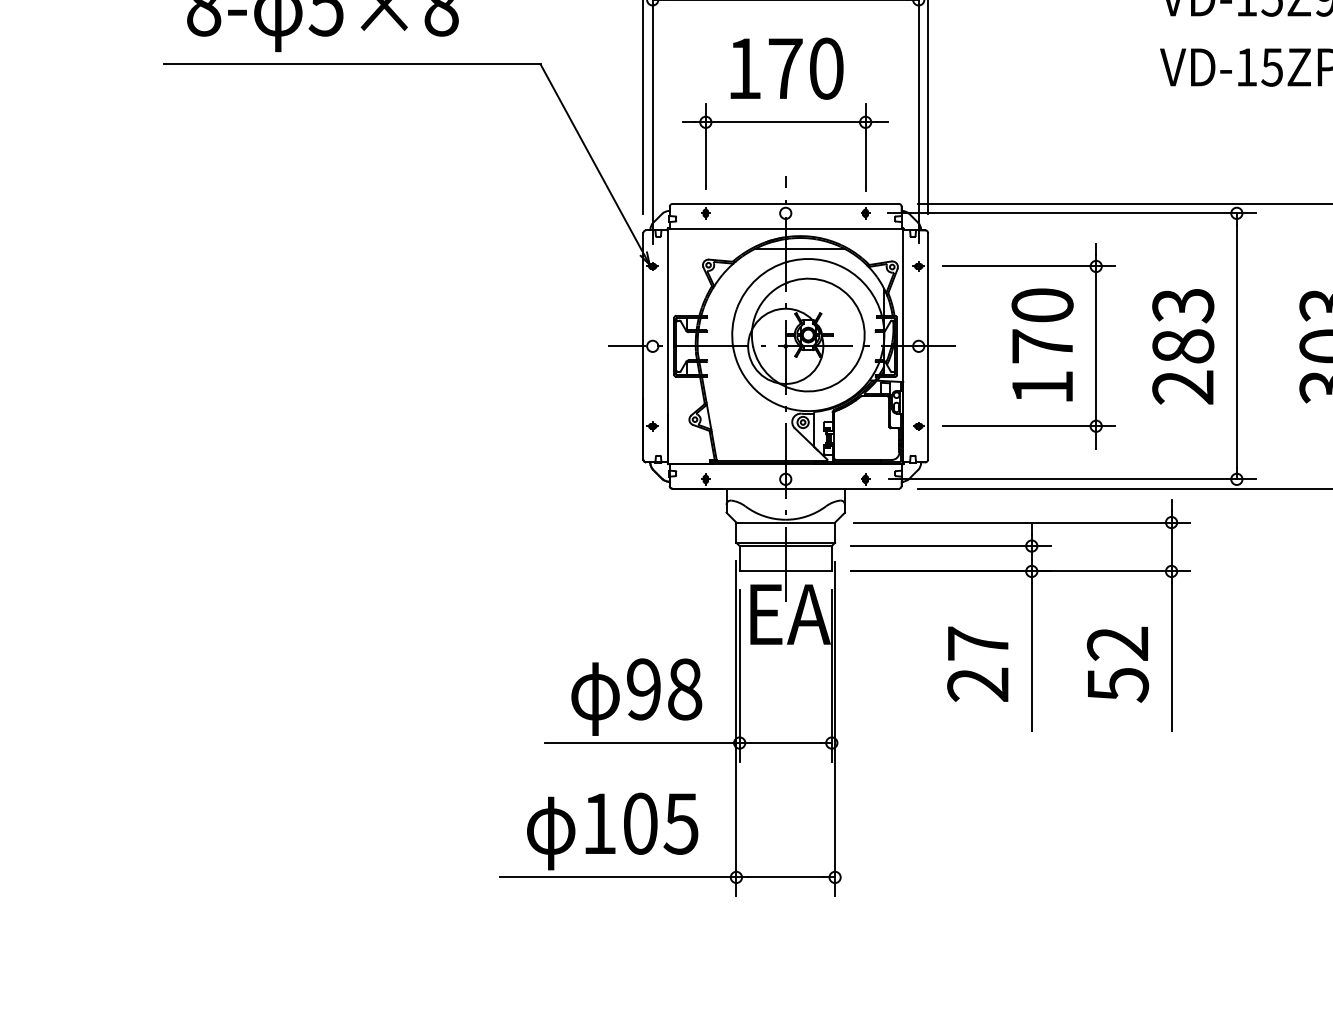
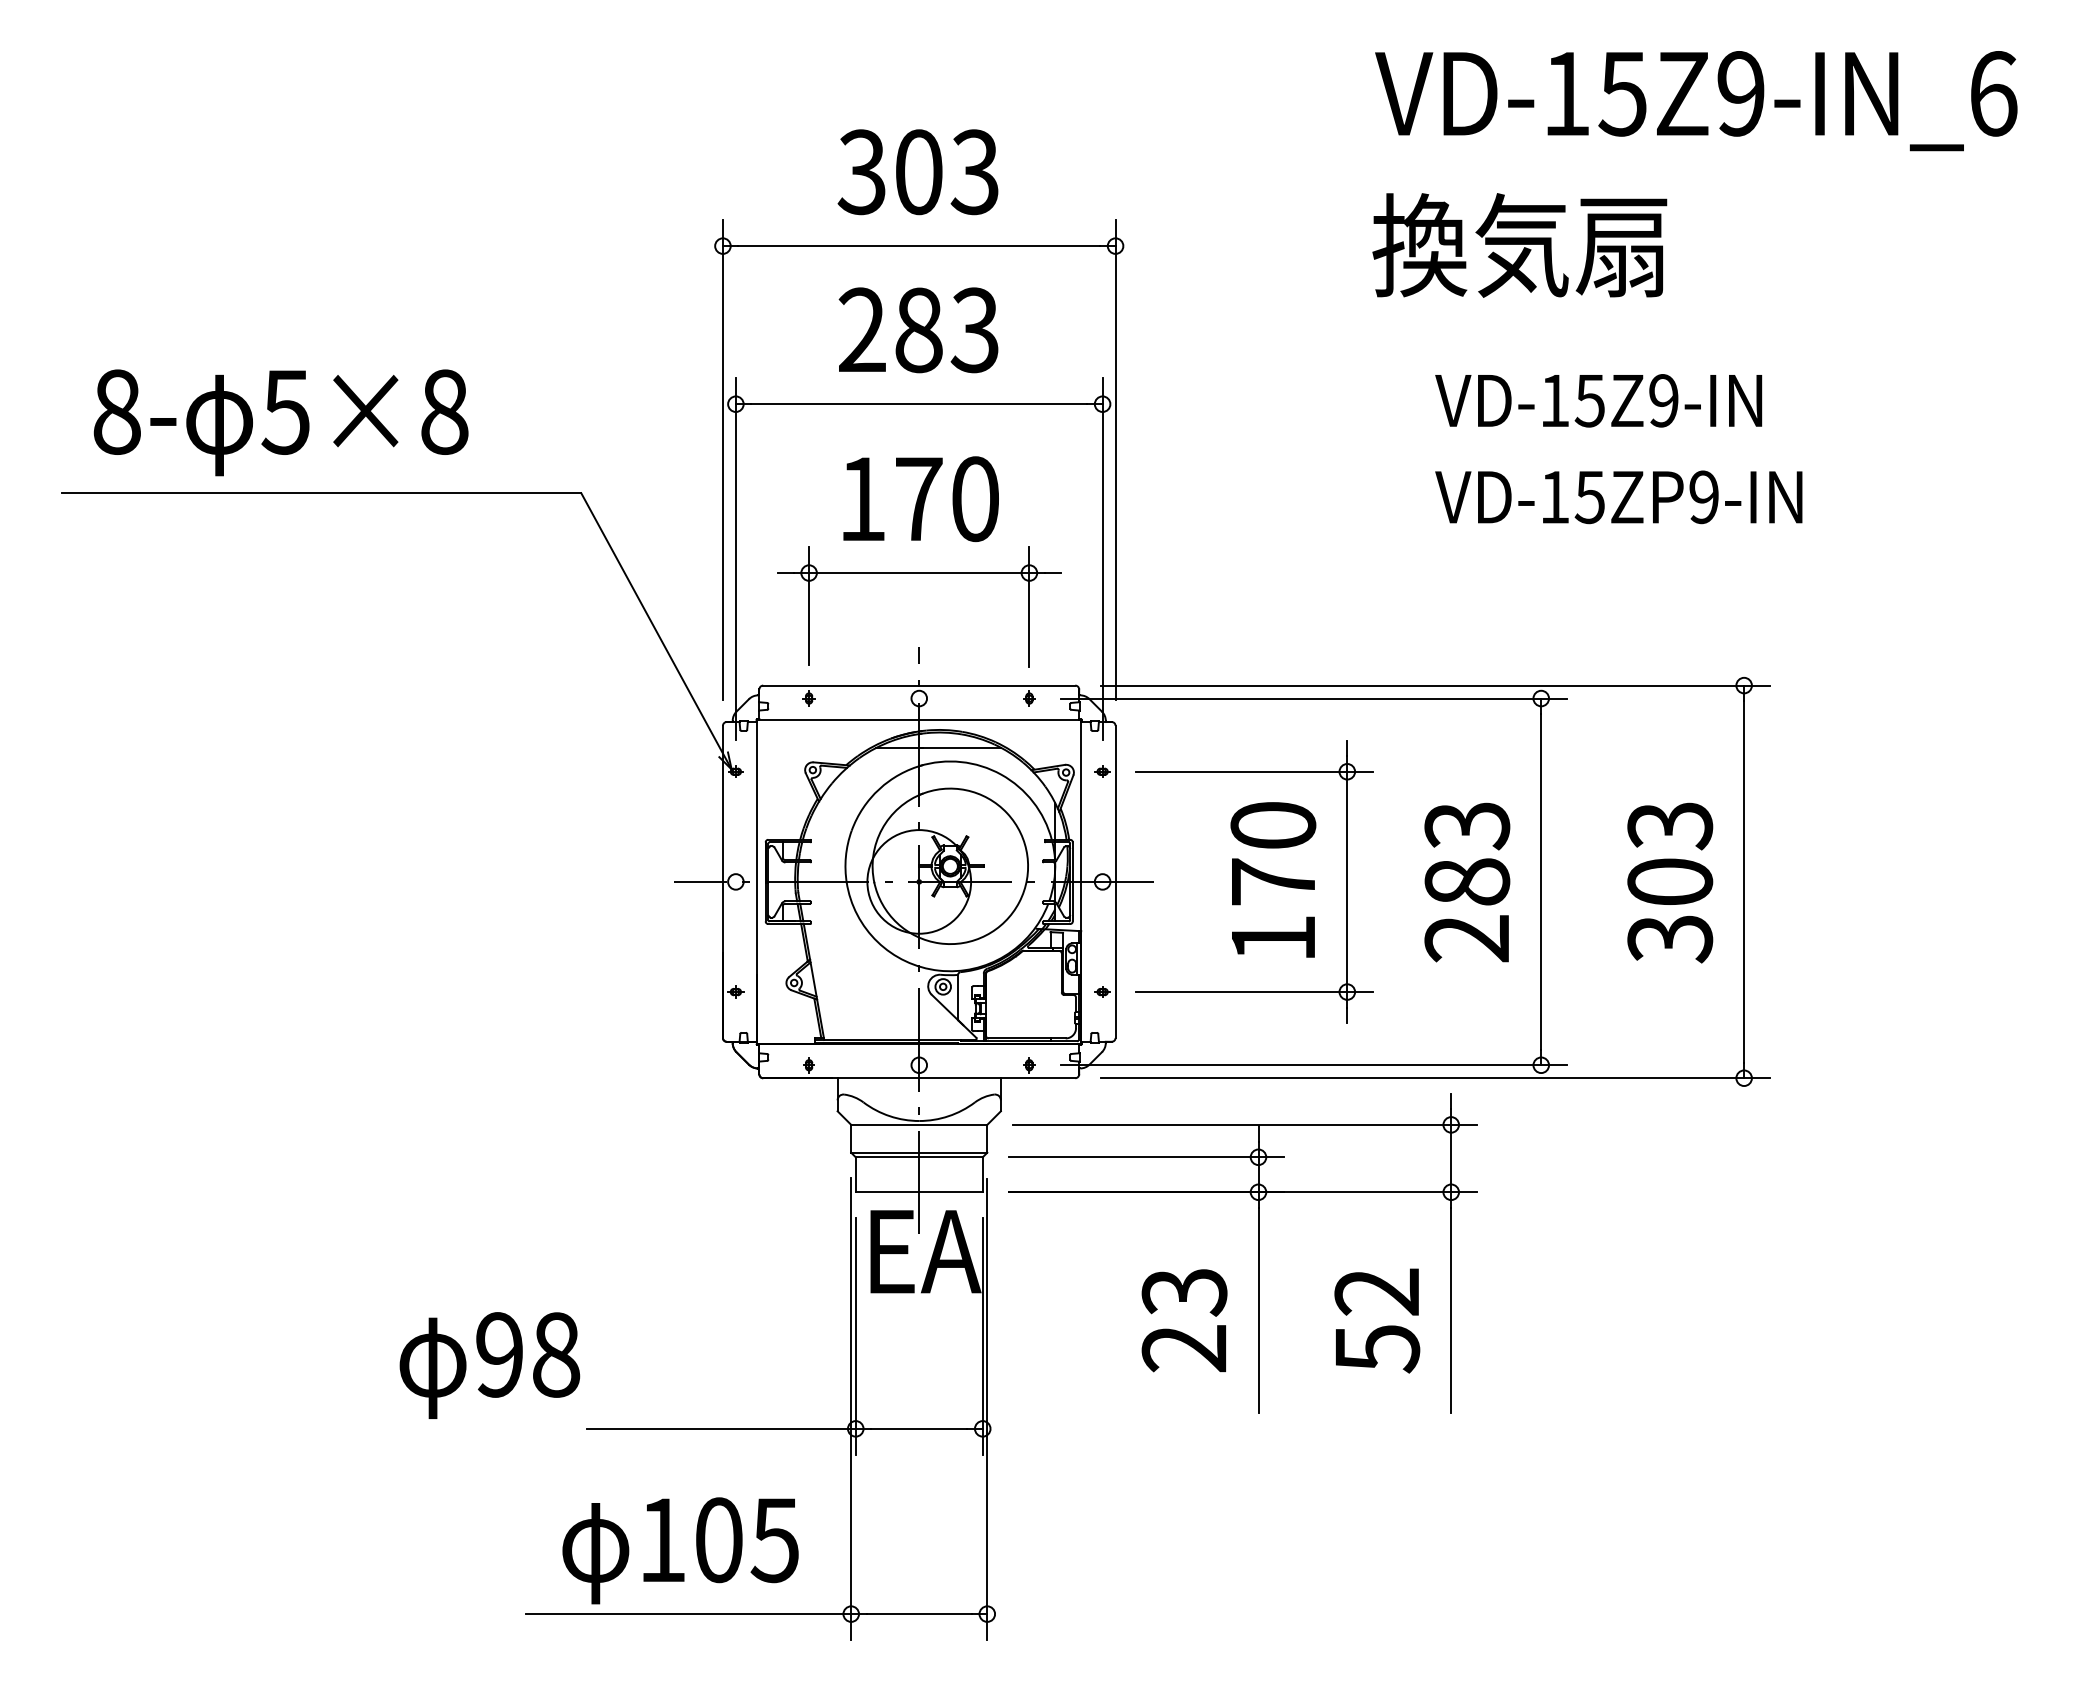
text: (978, 644) -> (1184, 1292), 27 -> 23
text: (636, 697) -> (489, 1365), moved

